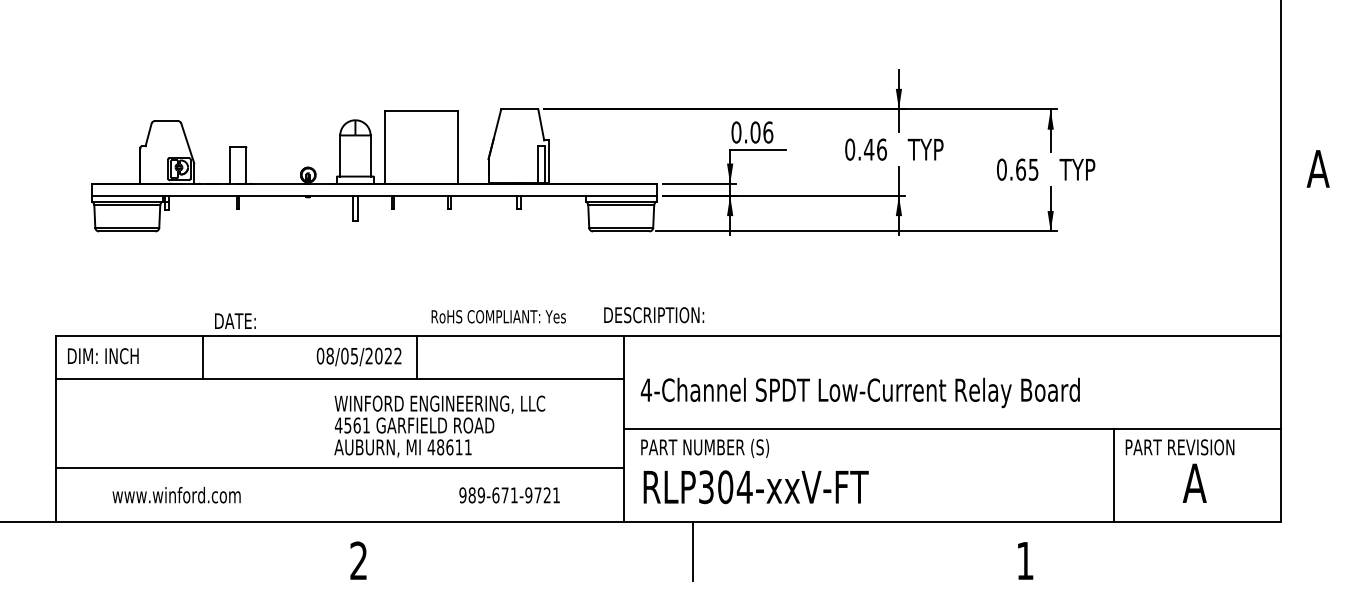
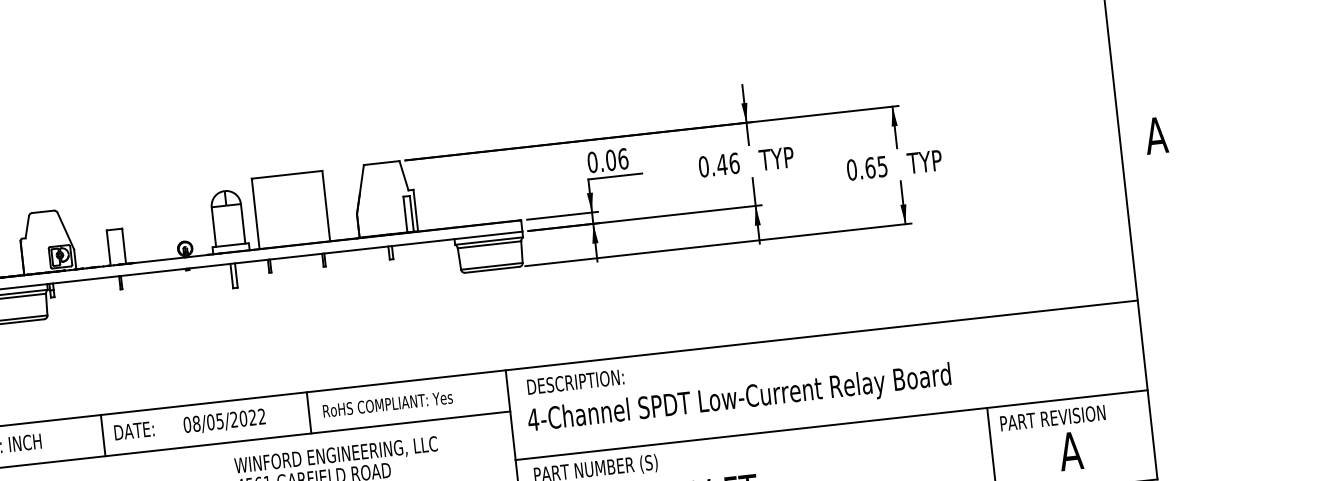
text: (654, 315) -> (576, 382), moved
text: (498, 316) -> (387, 404), moved
text: (235, 320) -> (134, 430), moved
text: (358, 356) -> (223, 421), moved

